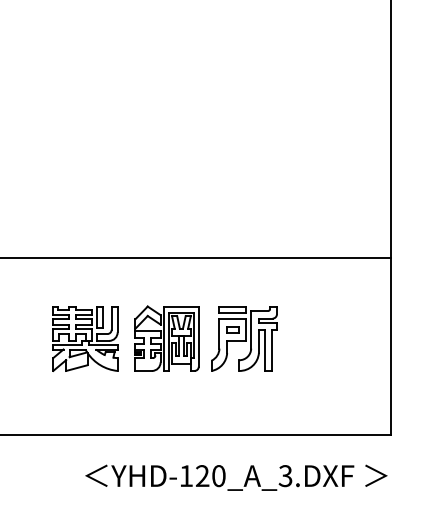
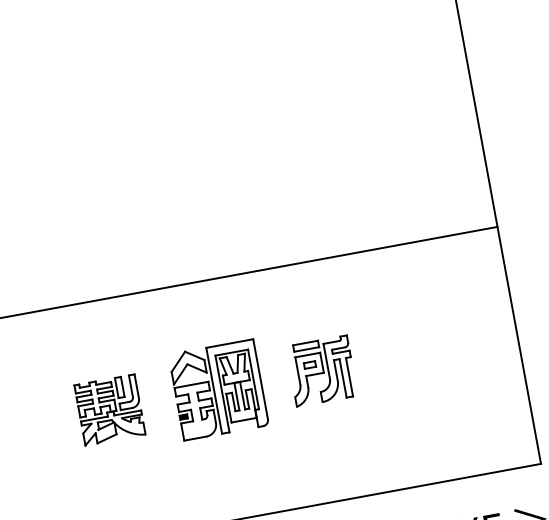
part: (85, 338) -> (109, 409), size x0.7
part: (244, 338) -> (321, 370), size x0.7

